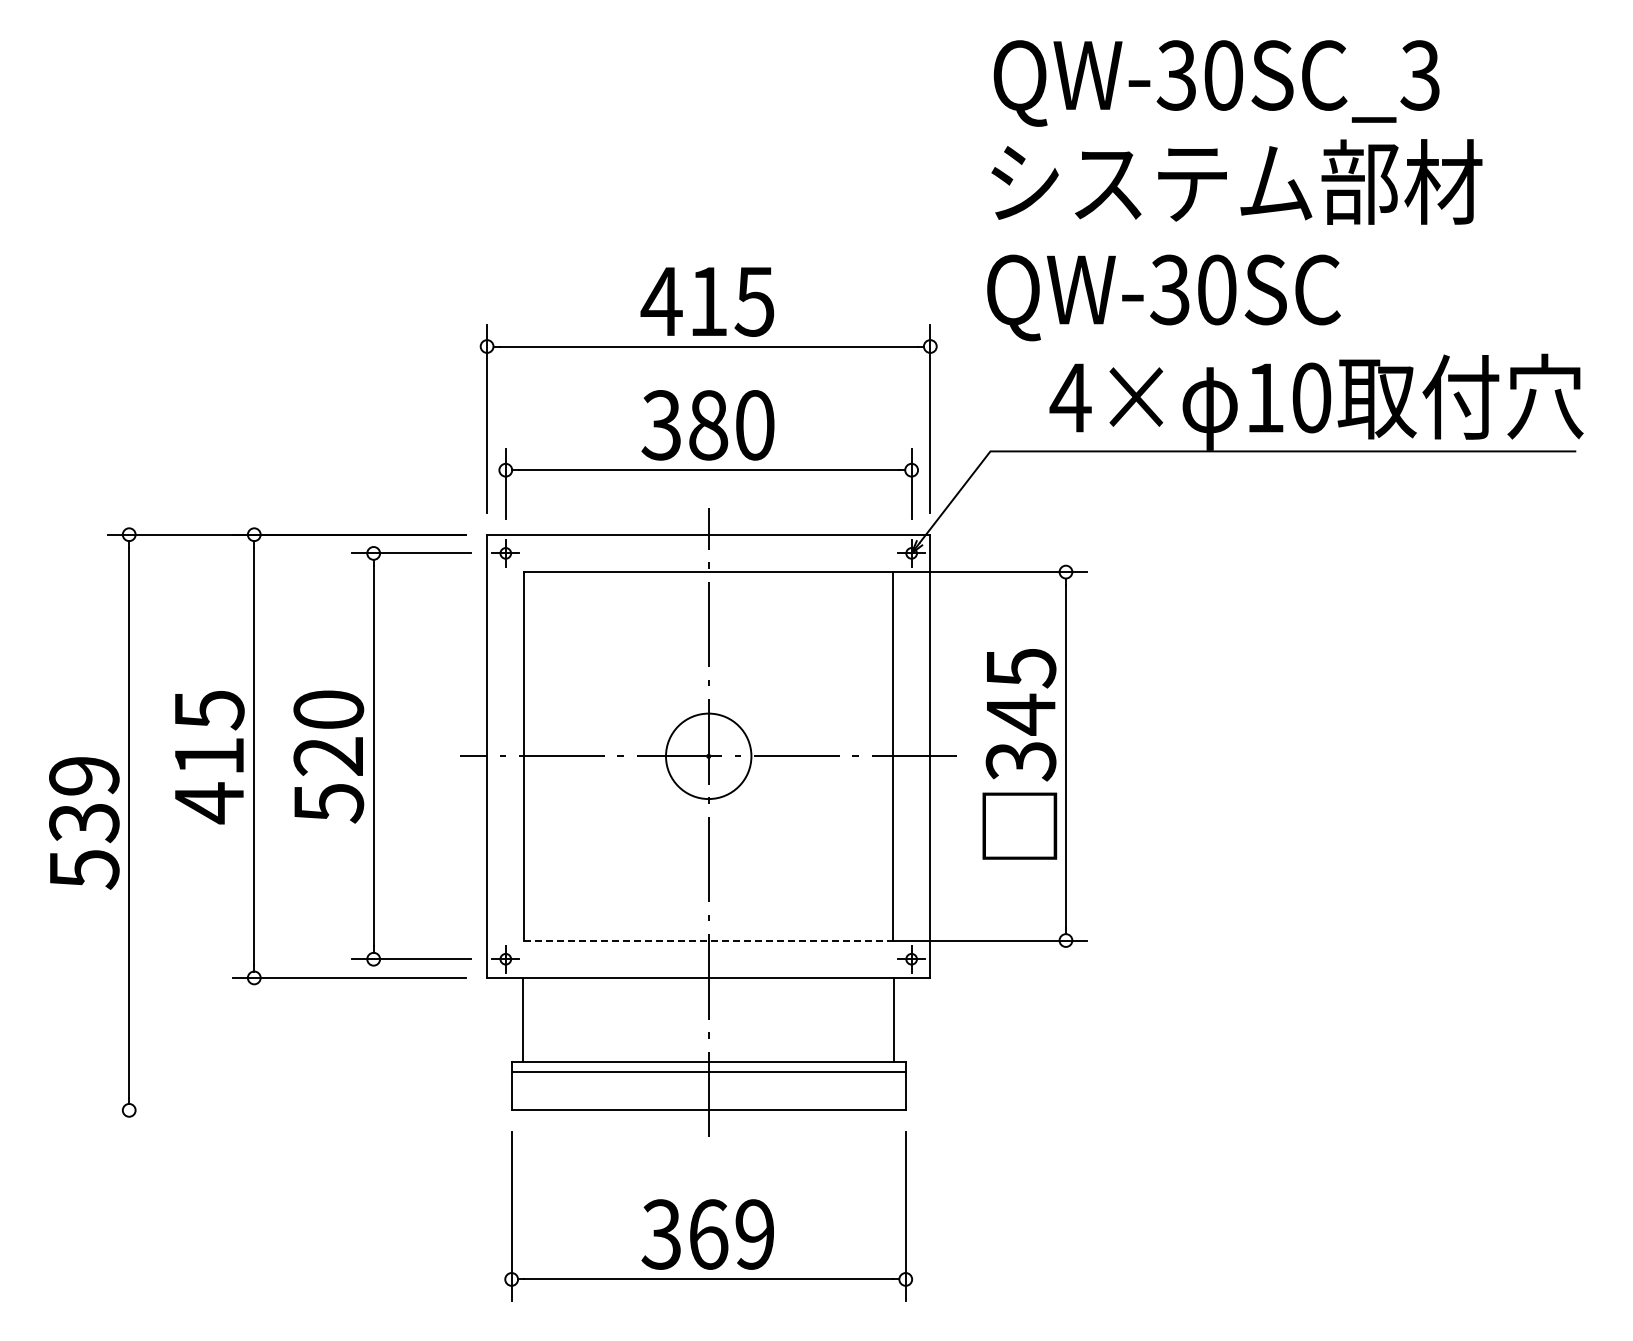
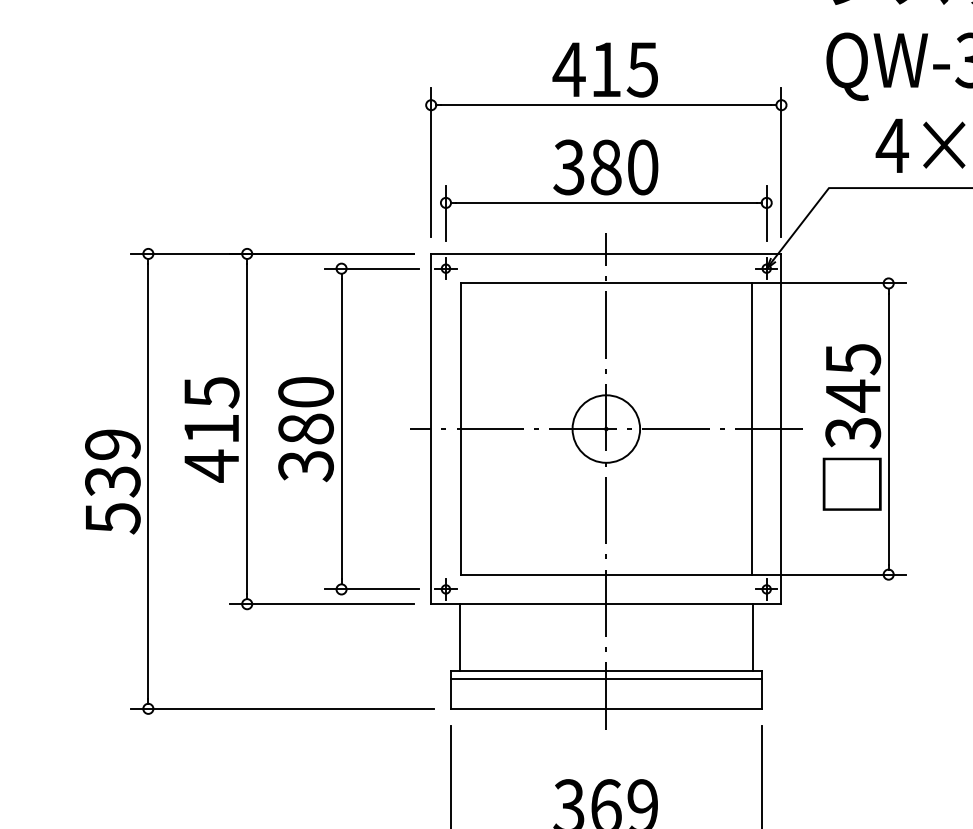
text: (328, 780) -> (305, 448), 520 -> 380
line: (709, 940) -> (606, 574), dashed -> solid
line: (298, 1110) -> (282, 708), added

